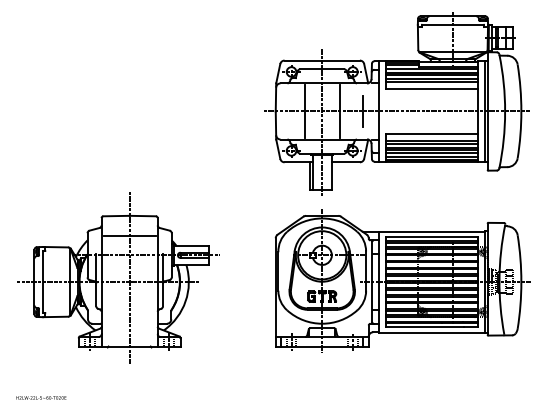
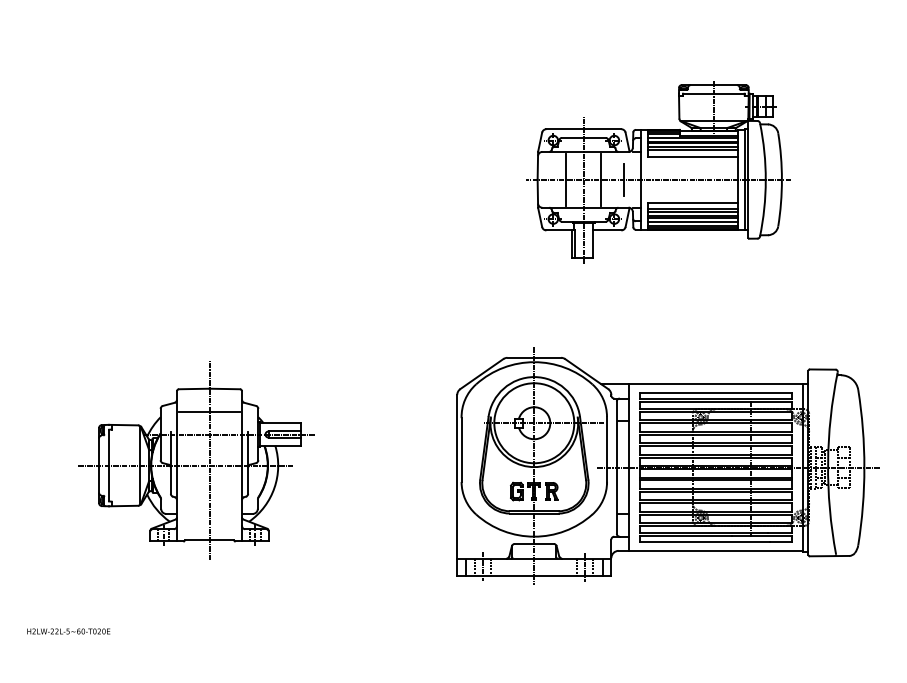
part: (396, 103) -> (657, 171), size x0.6
part: (118, 277) -> (196, 460), size x0.7
text: (41, 397) -> (68, 630), moved

